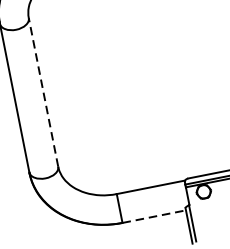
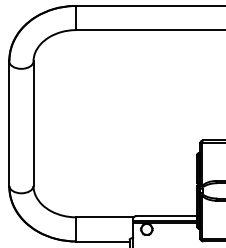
line: (43, 92) -> (33, 123), dashed -> solid
line: (153, 216) -> (102, 241), dashed -> solid

